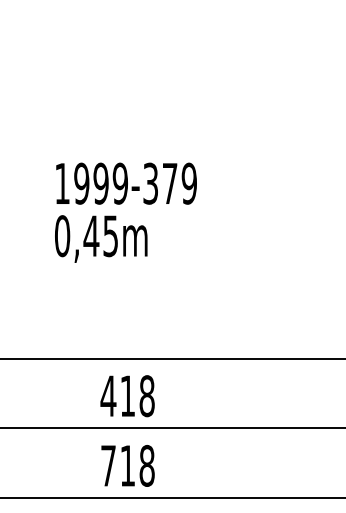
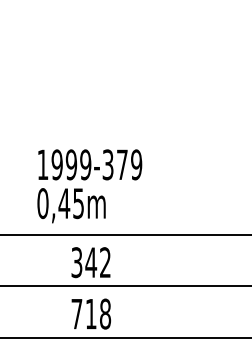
text: (125, 212) -> (89, 186), moved
text: (127, 396) -> (90, 262), 418 -> 342

